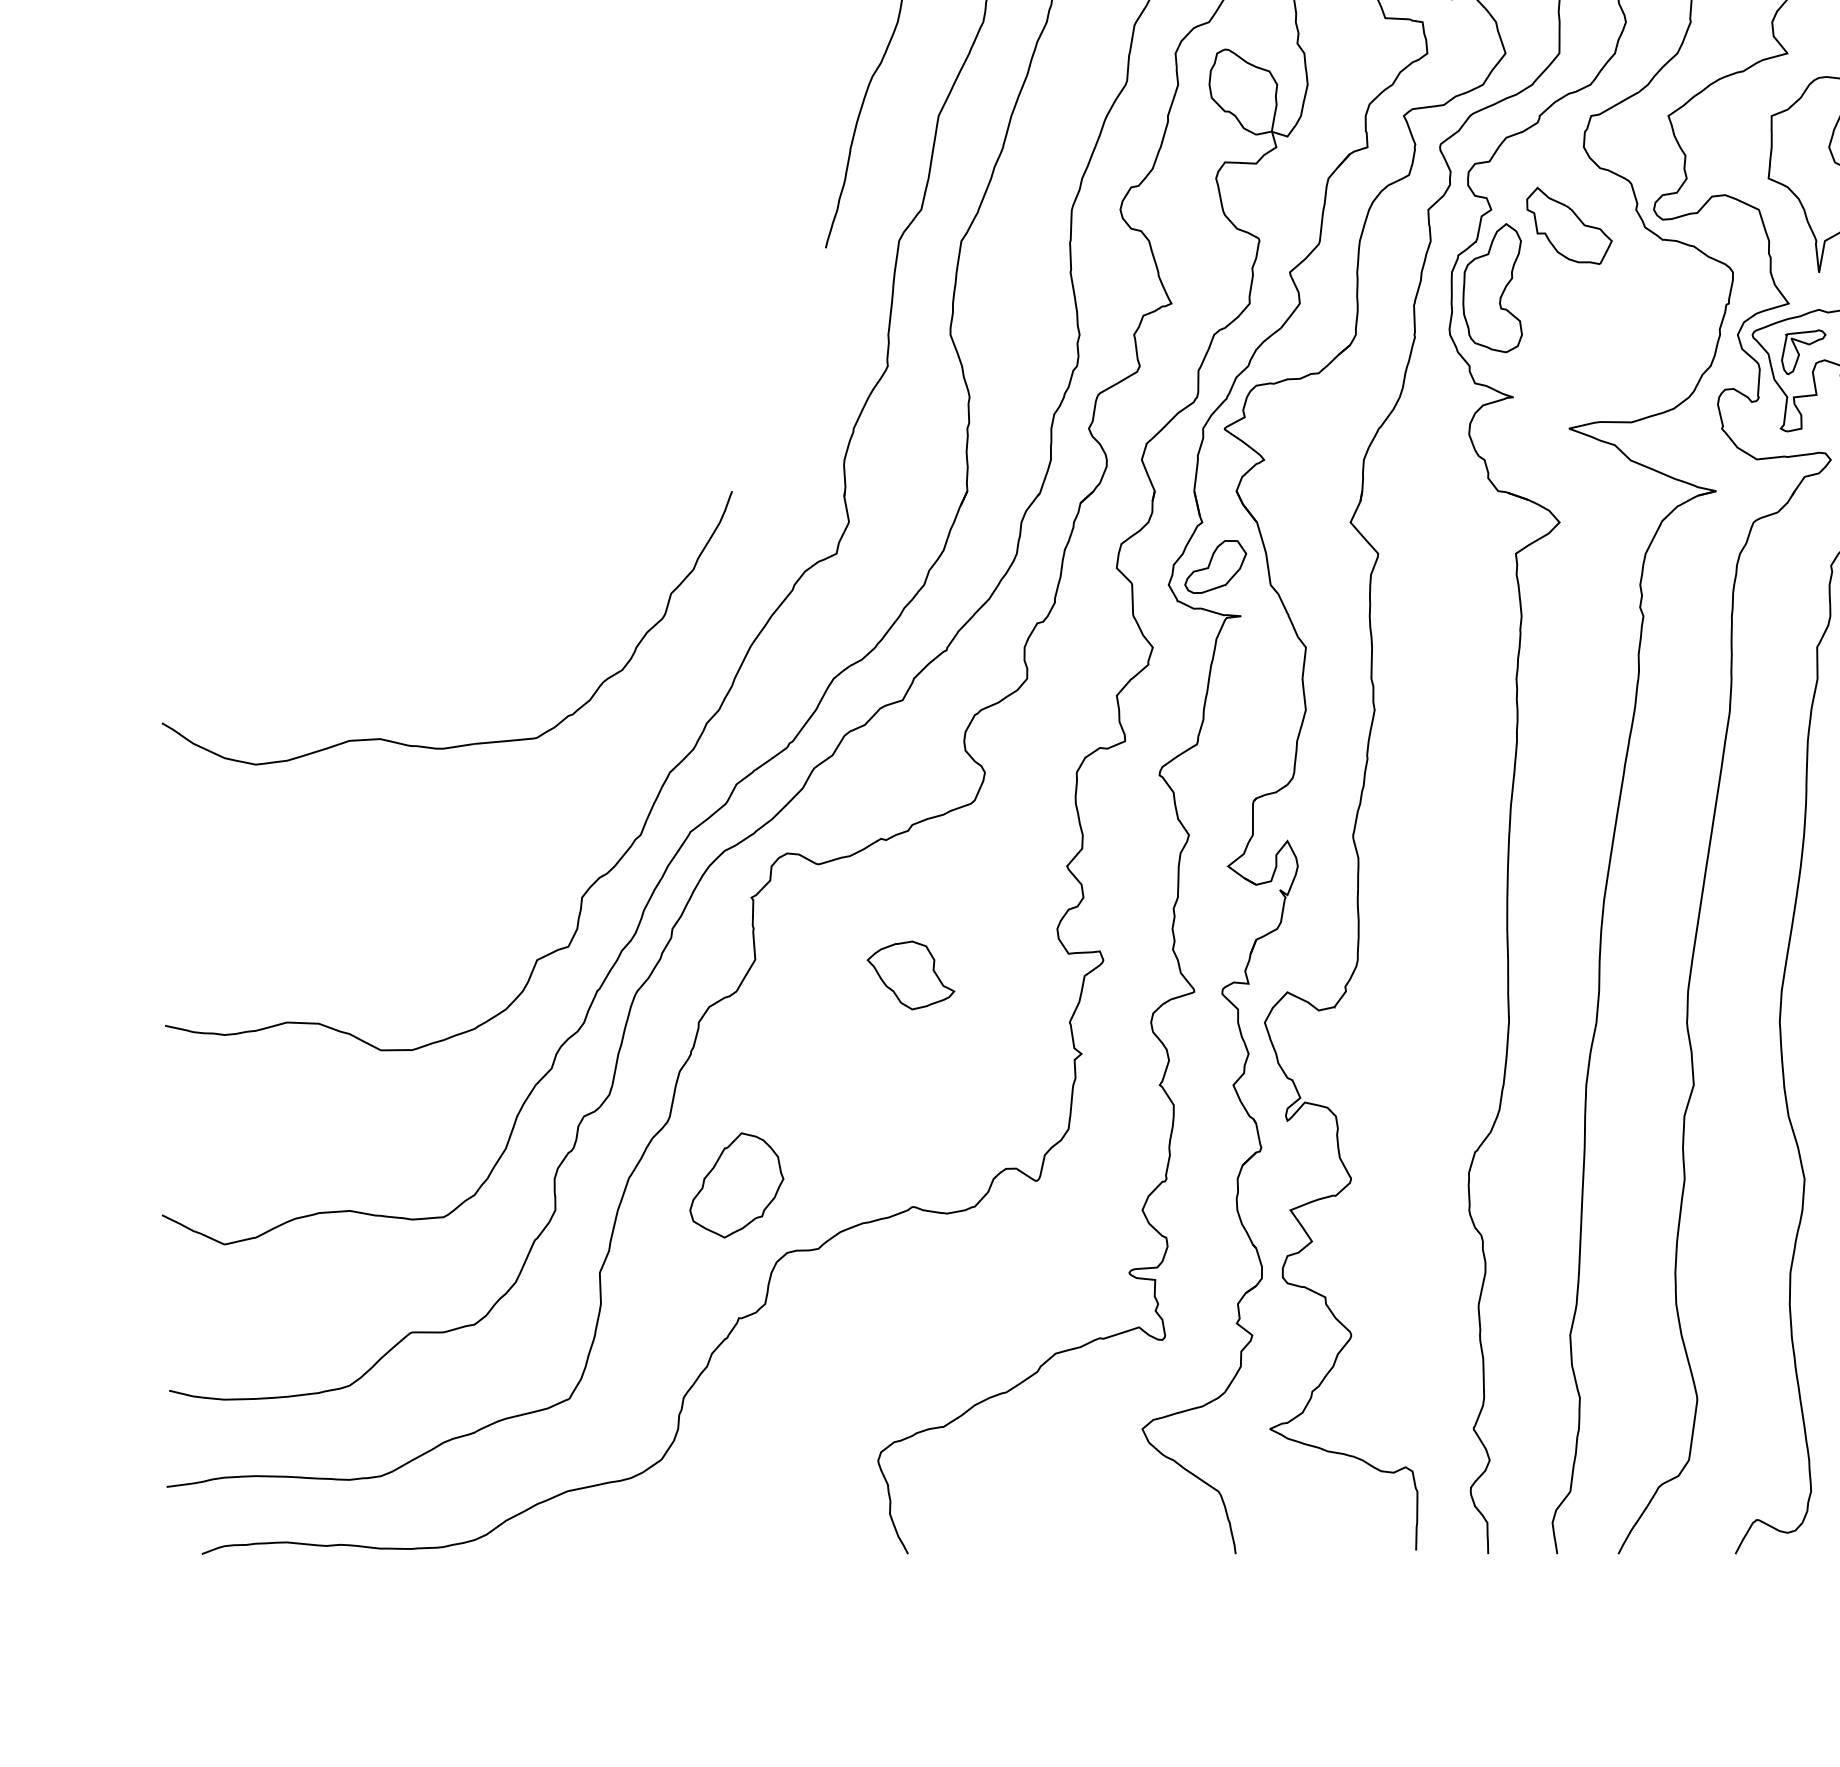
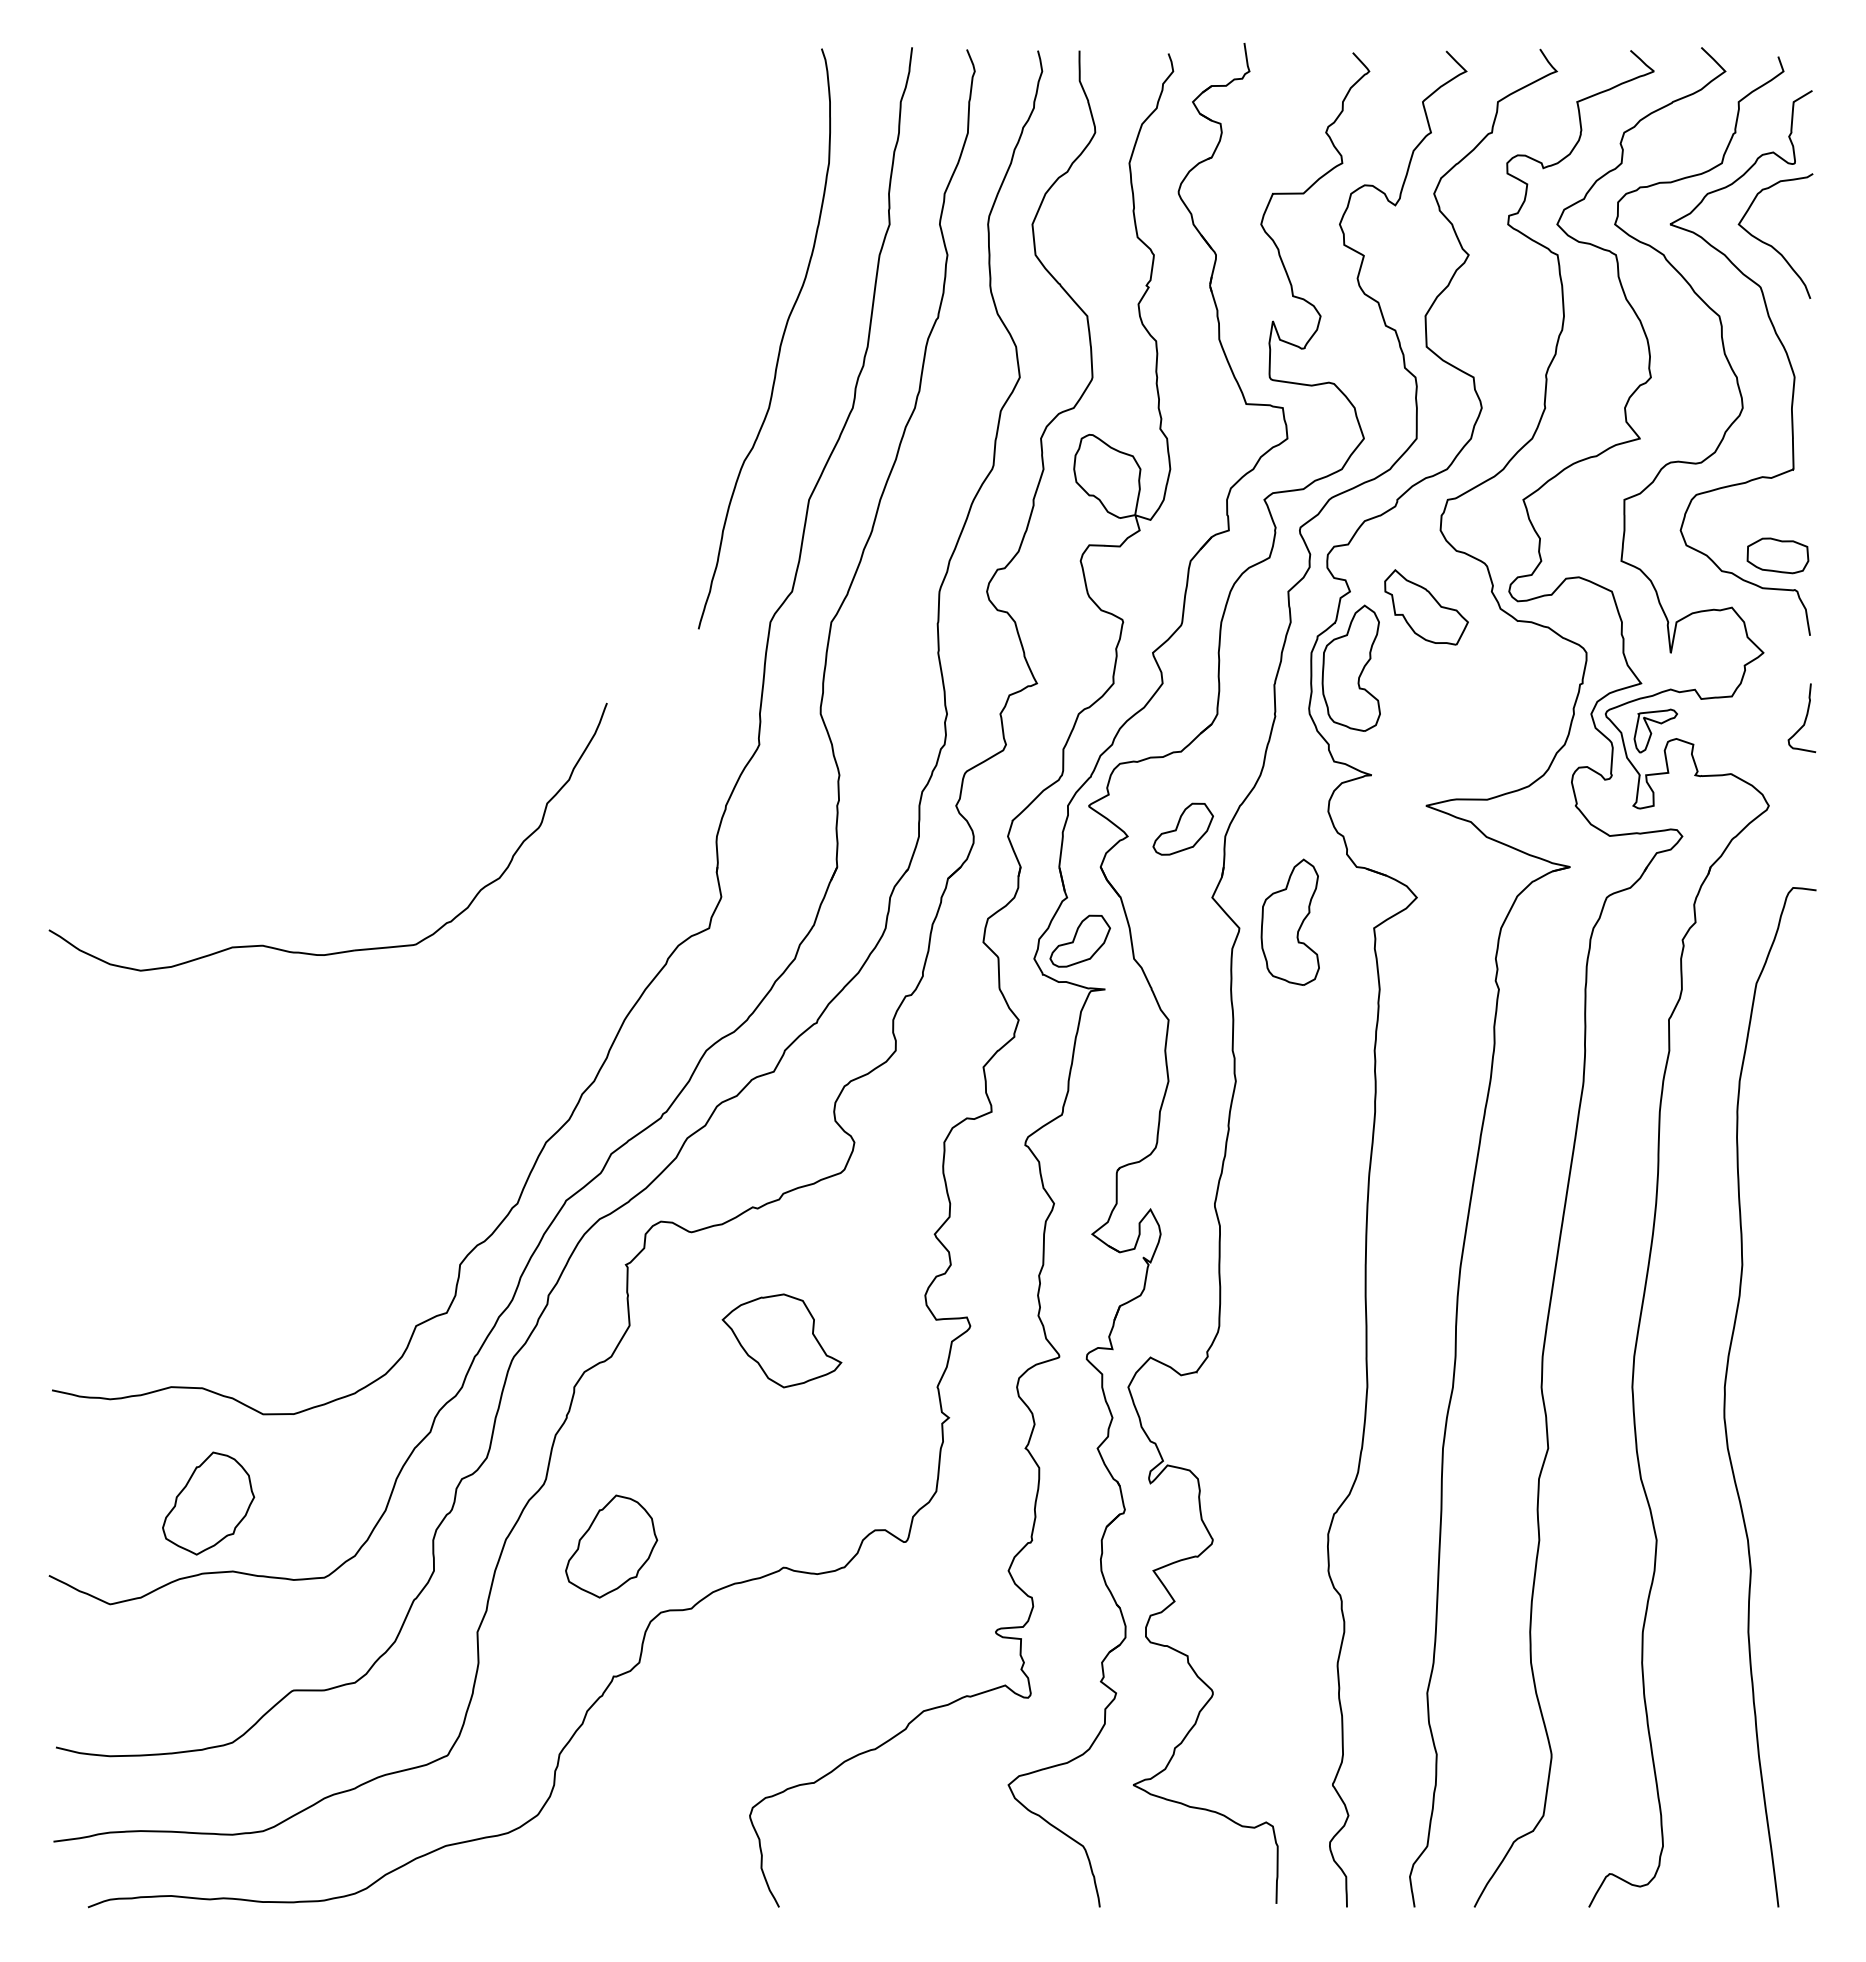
part: (1320, 451) -> (1182, 828), added
part: (1429, 546) -> (1289, 921), added
part: (466, 743) -> (346, 950), moved
part: (910, 975) -> (781, 1341), size x1.4
part: (325, 1141) -> (208, 1503), added

